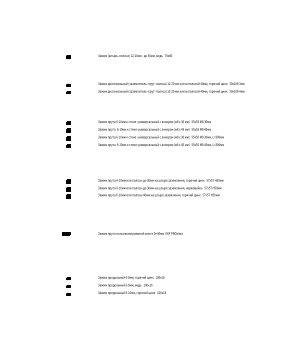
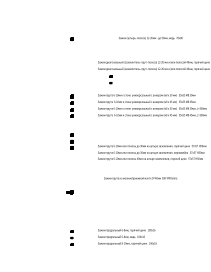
text: (134, 55) -> (150, 37), moved
part: (68, 88) -> (111, 79), moved
part: (68, 188) -> (72, 140), moved
text: (140, 233) -> (140, 178), moved

